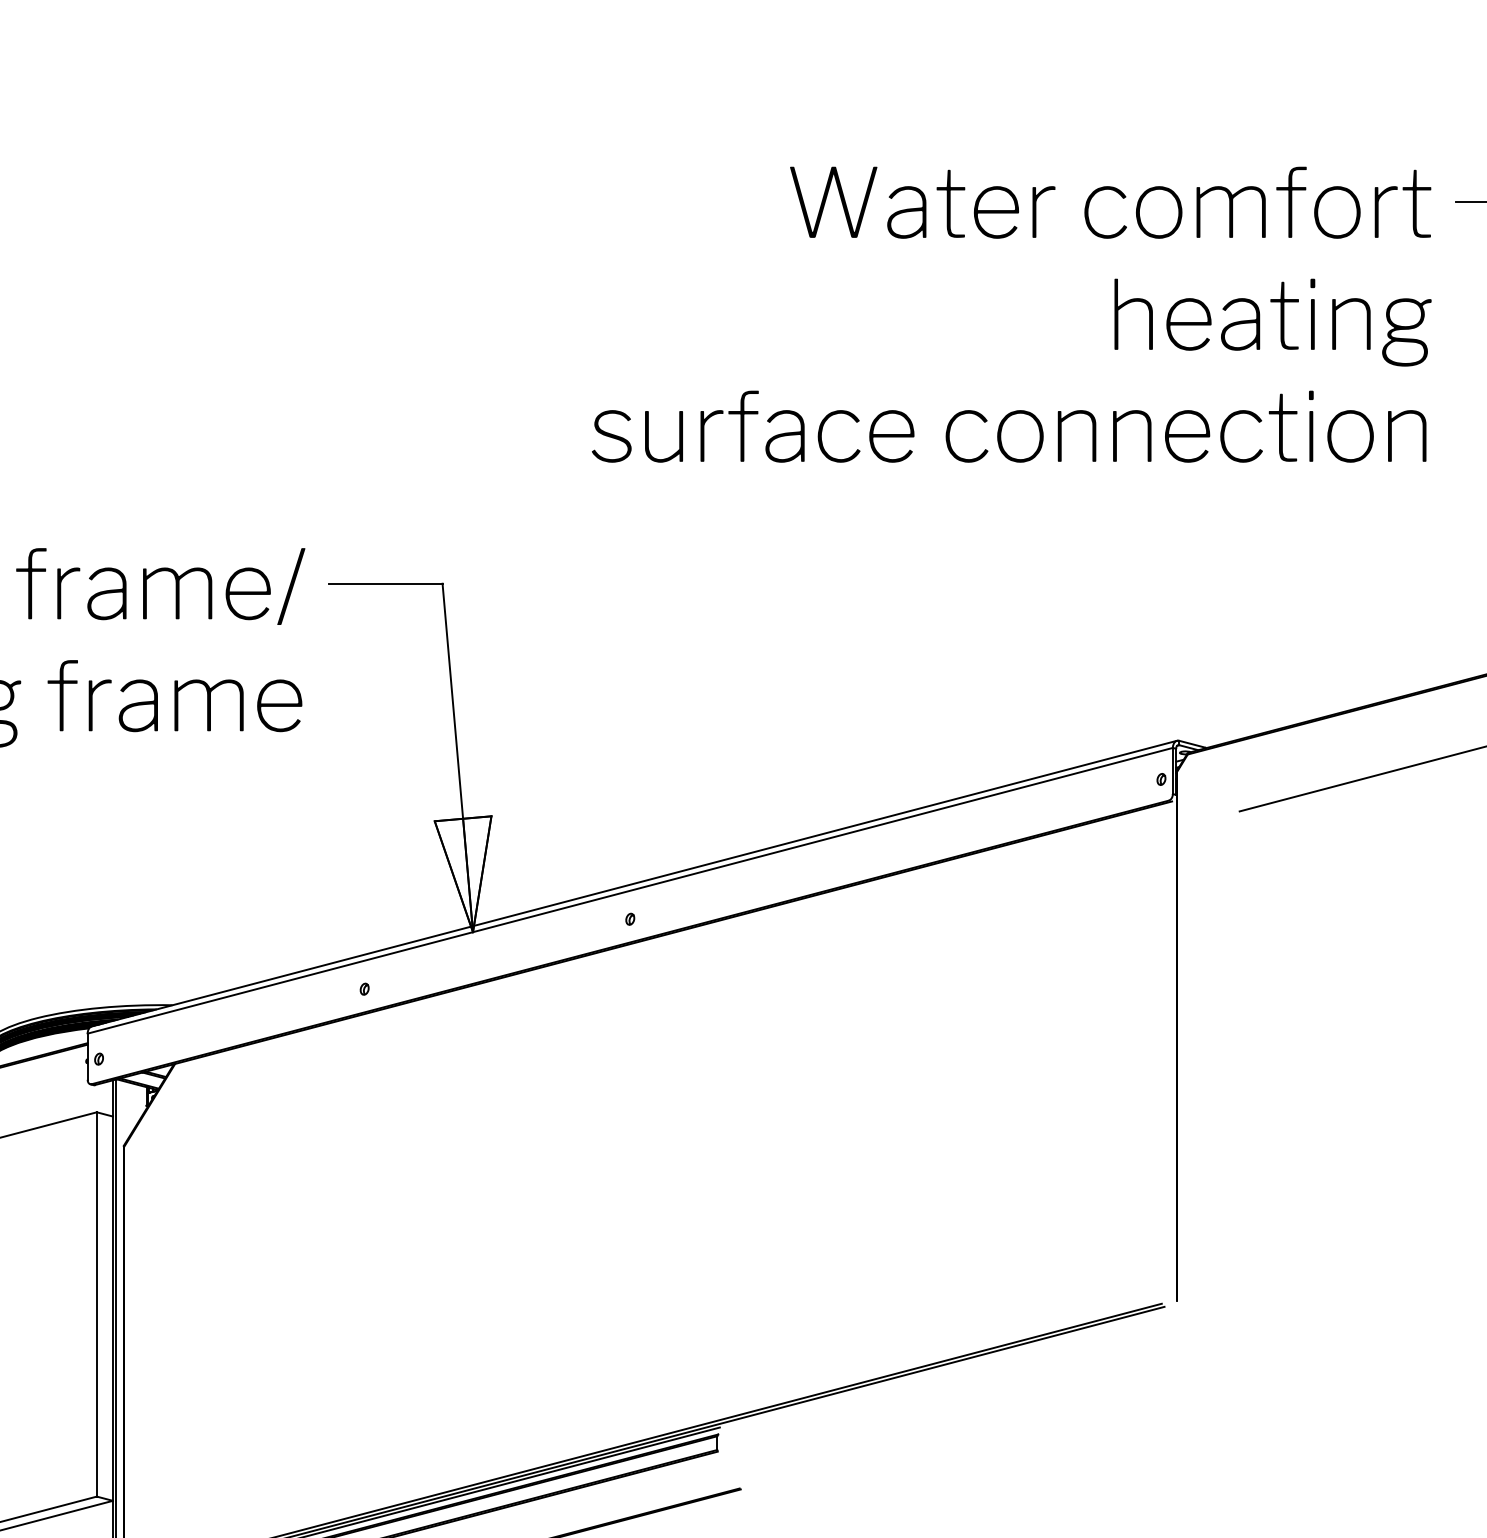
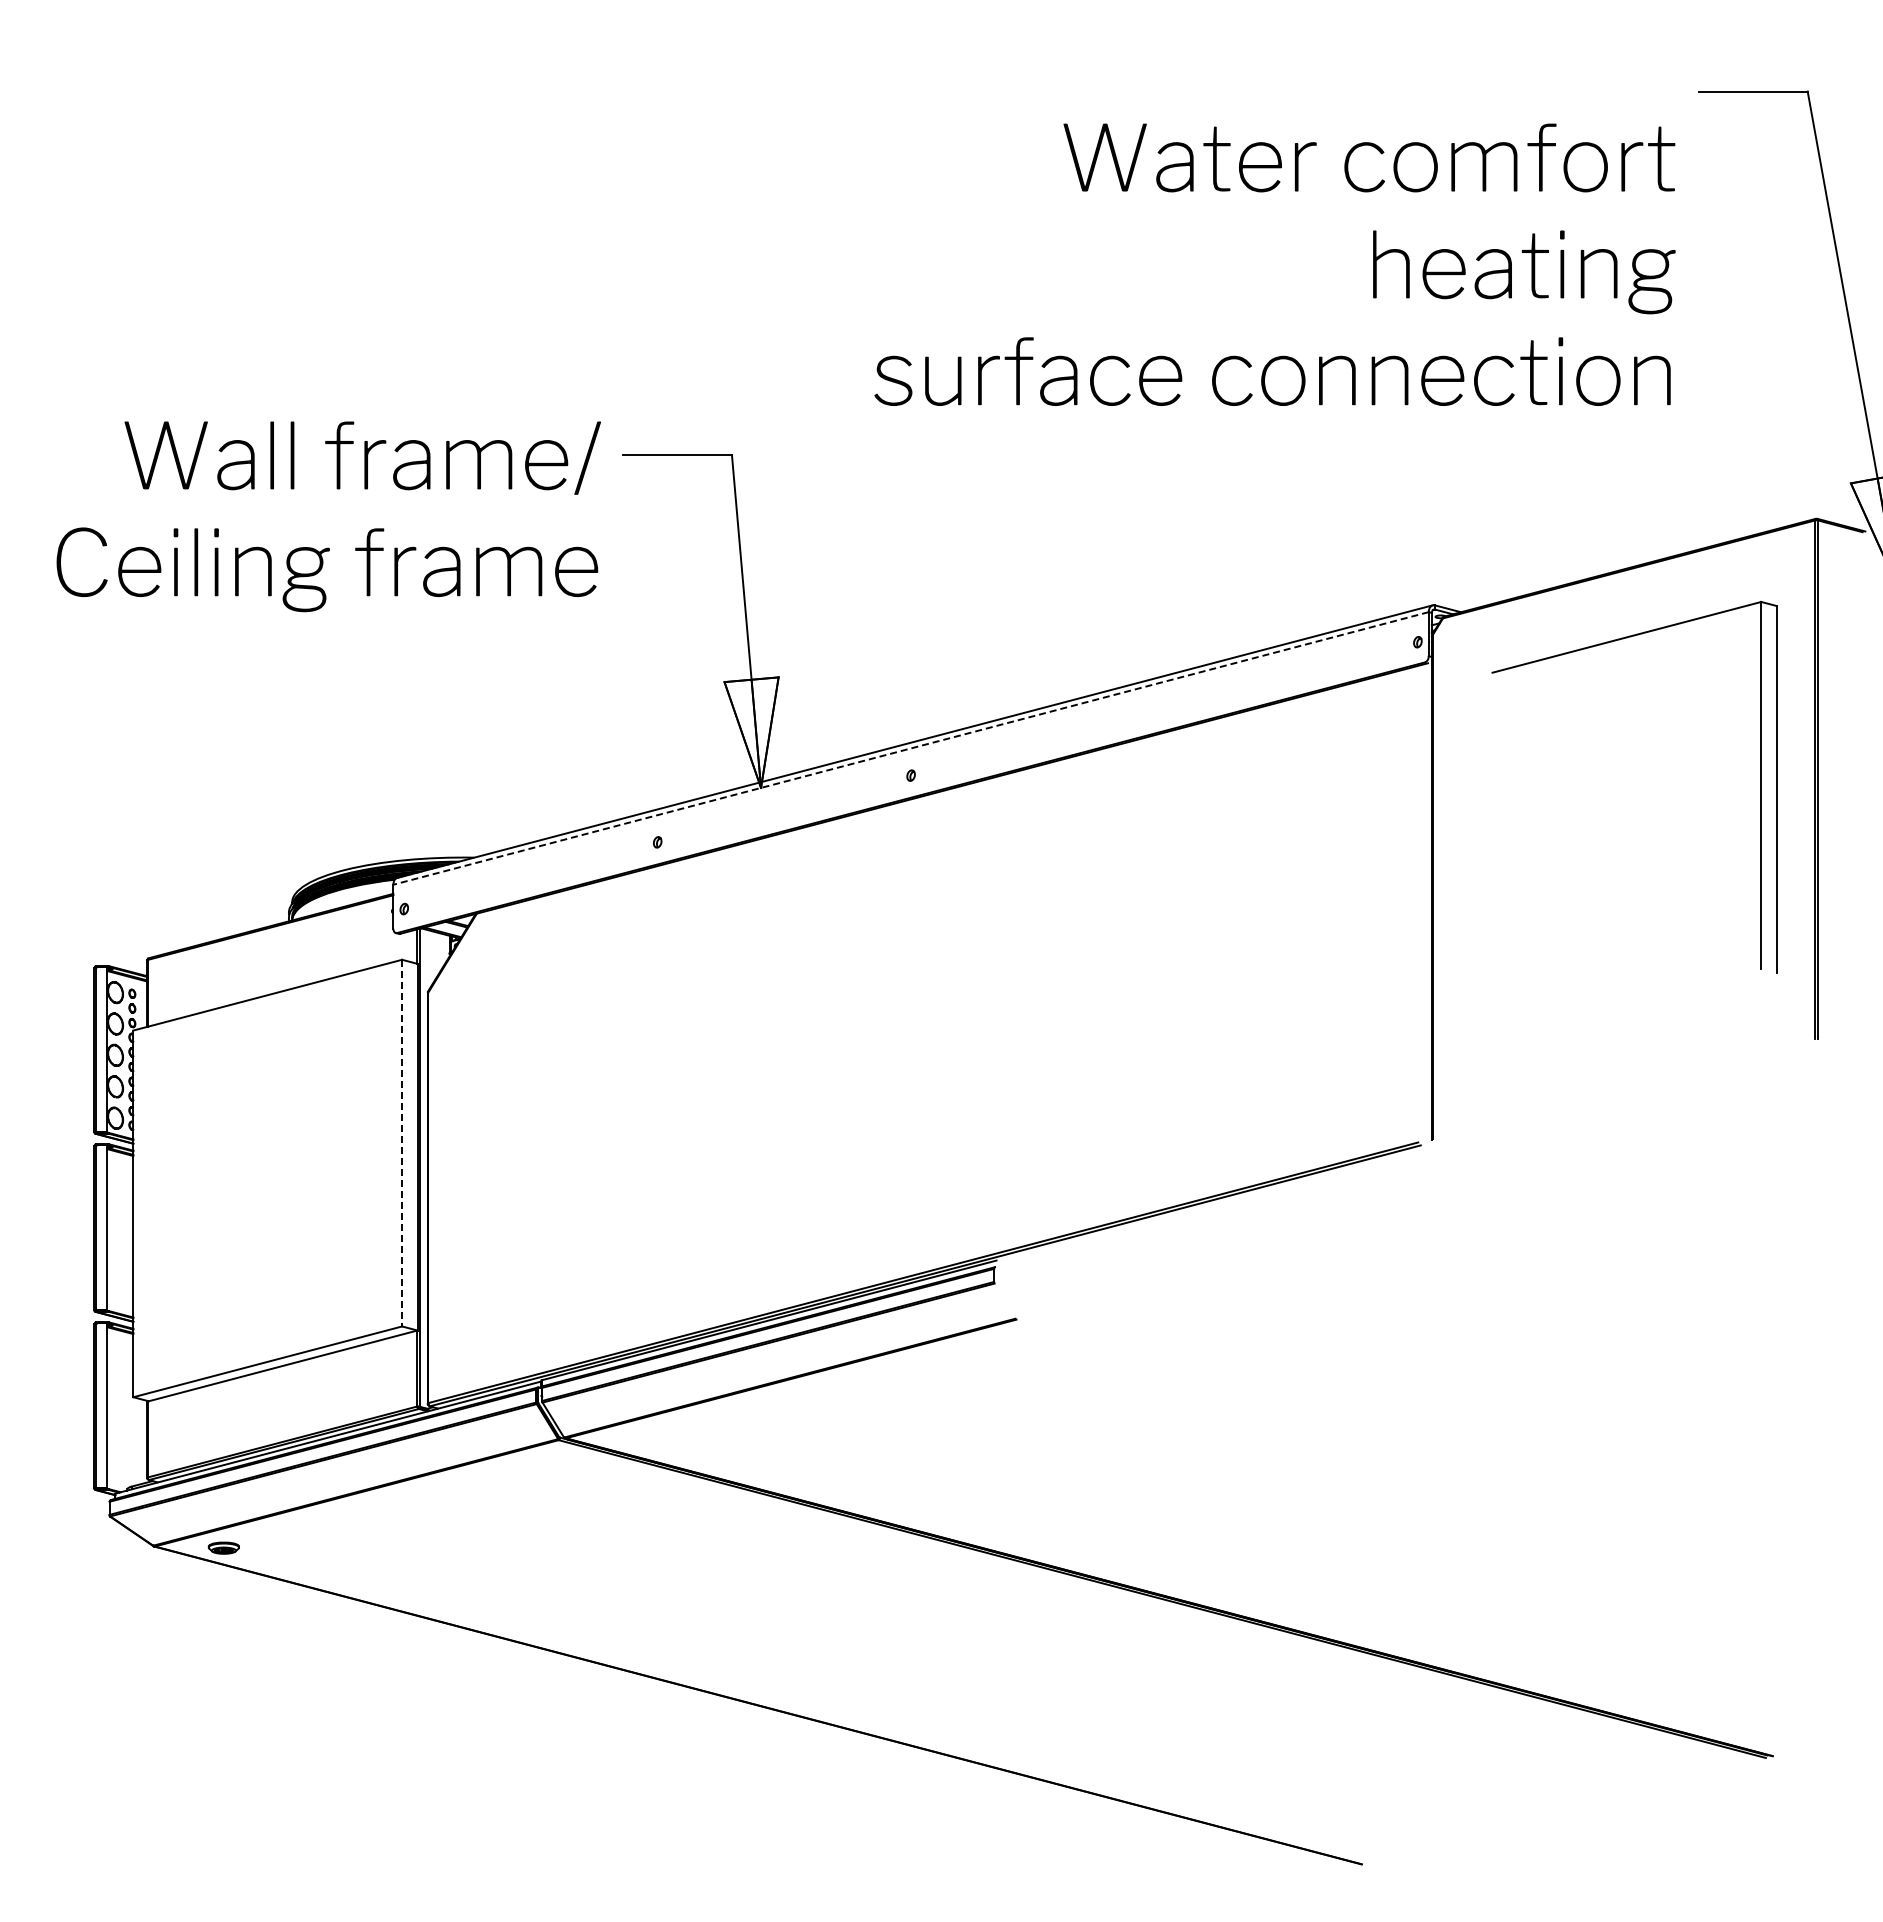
text: (1011, 314) -> (1274, 264), moved
line: (629, 890) -> (910, 748), solid -> dashed
line: (97, 1304) -> (402, 1143), solid -> dashed

